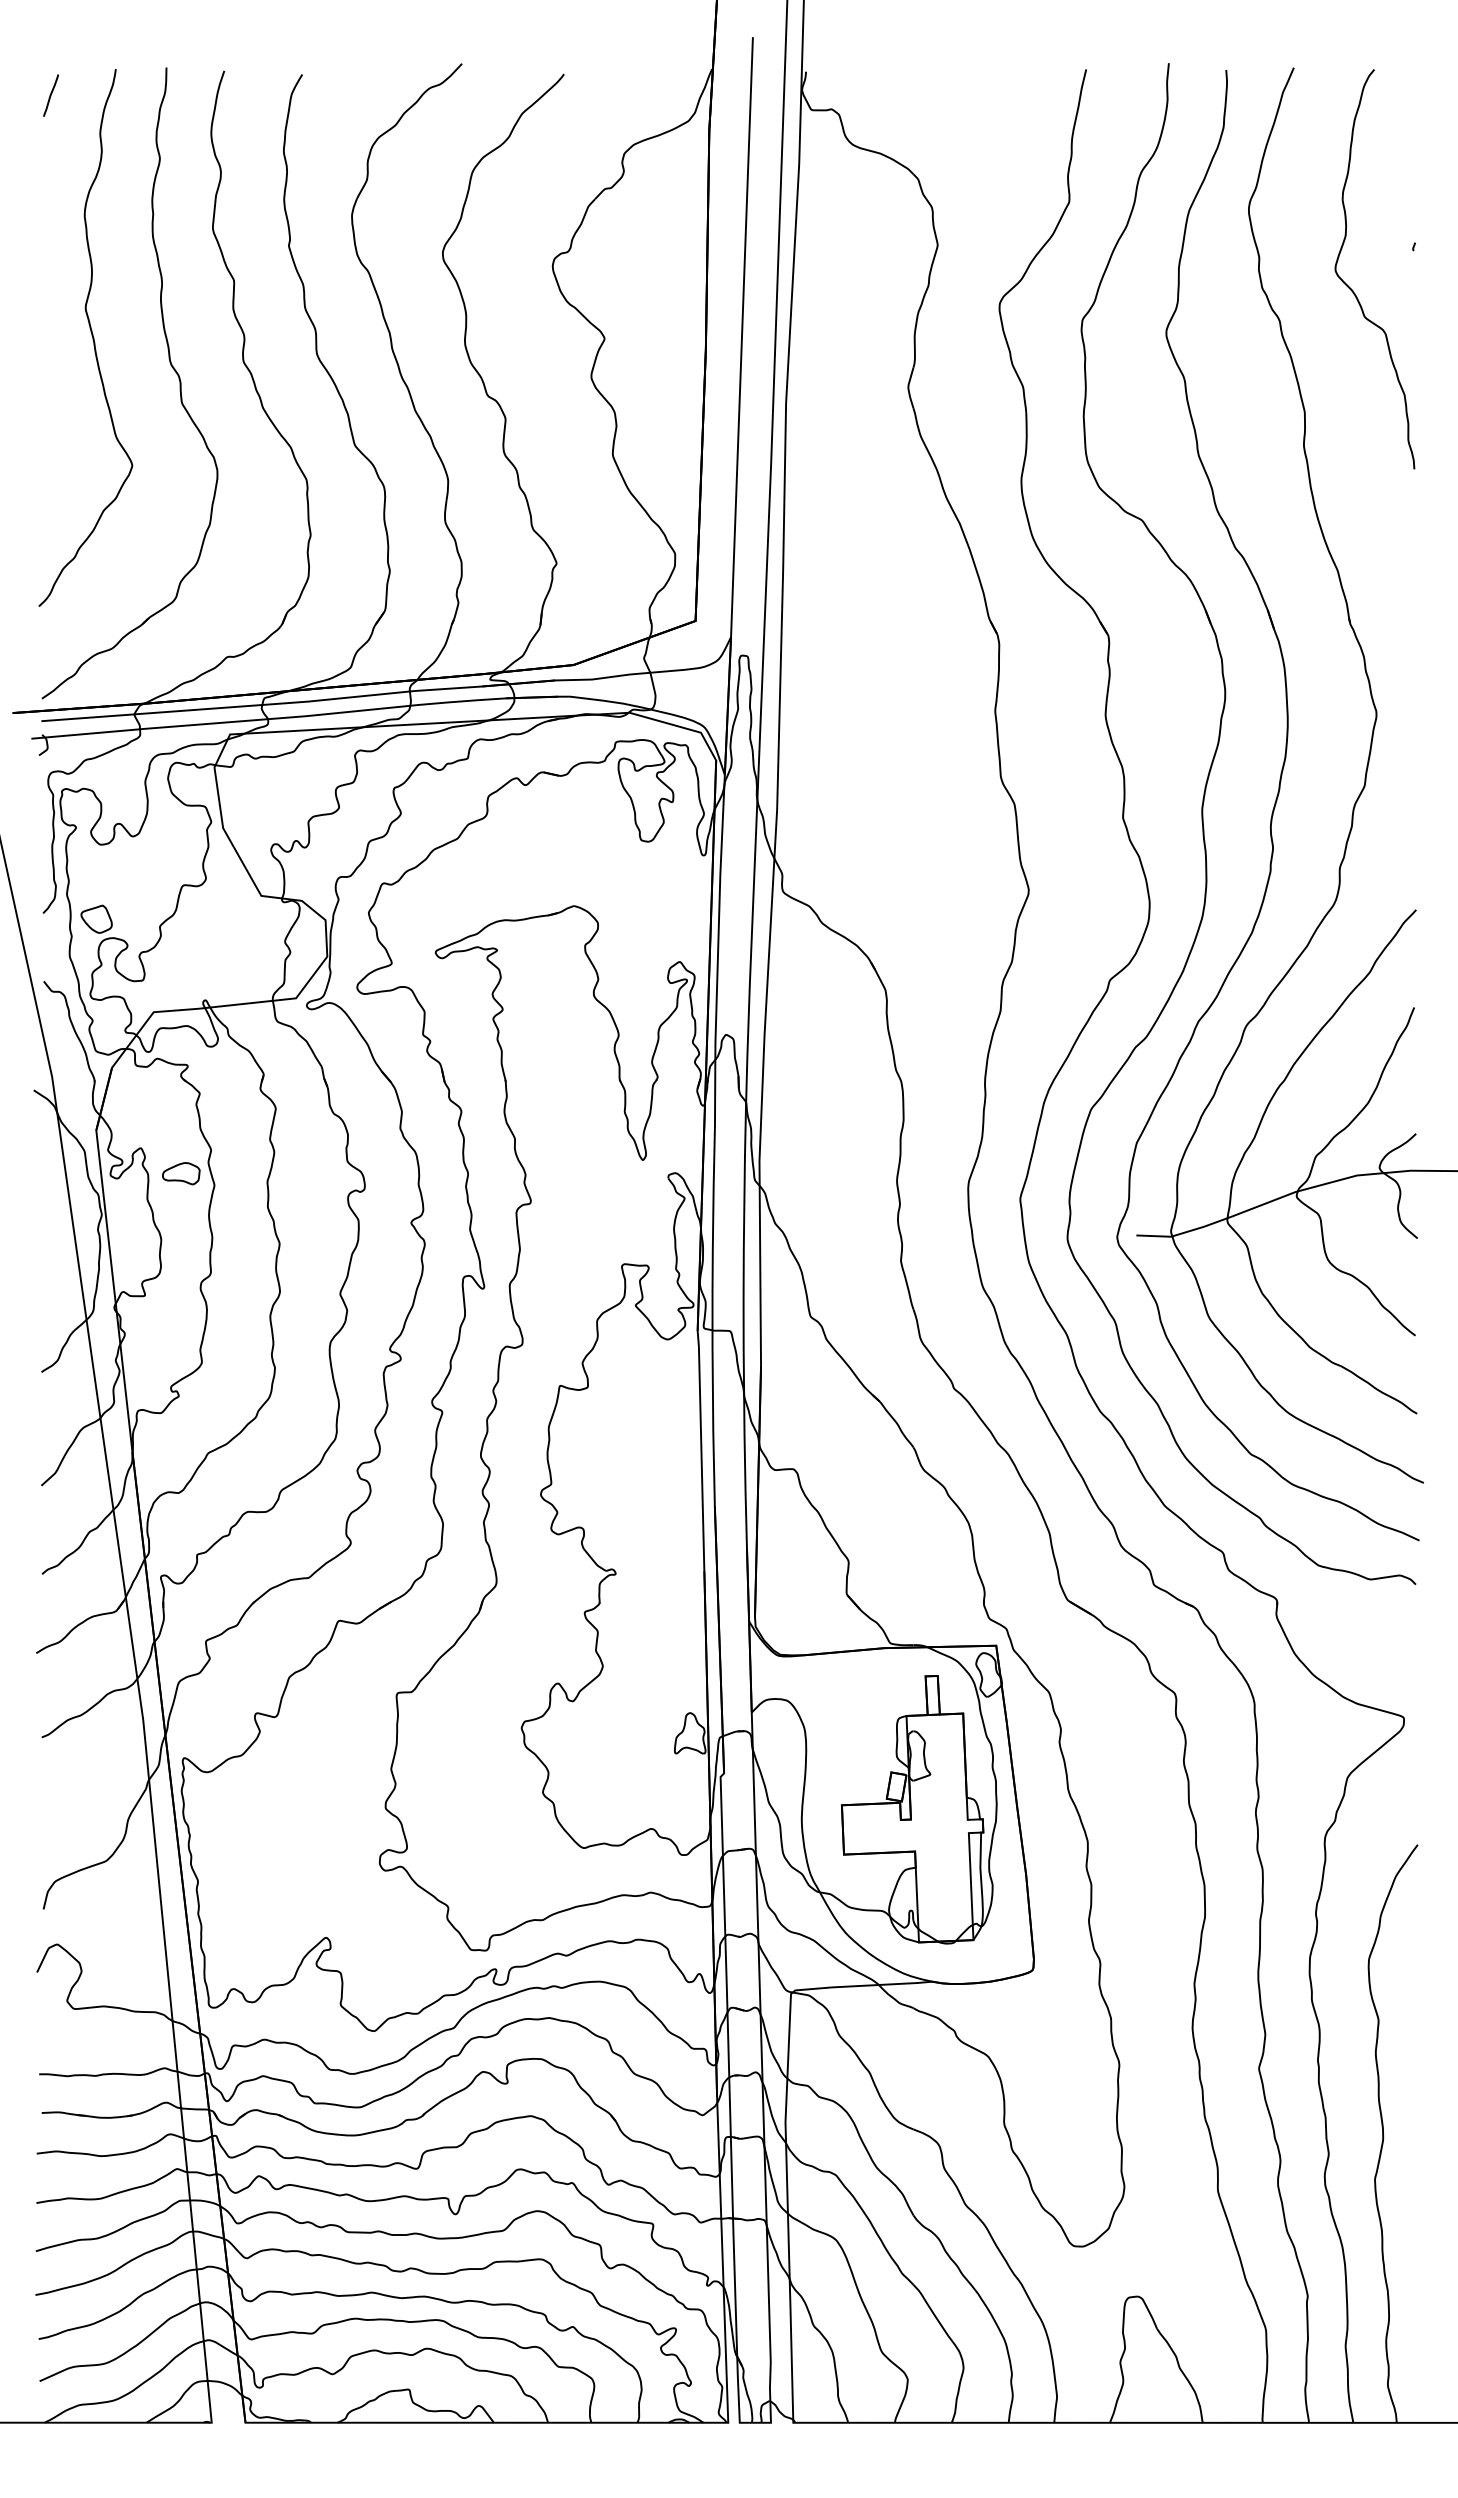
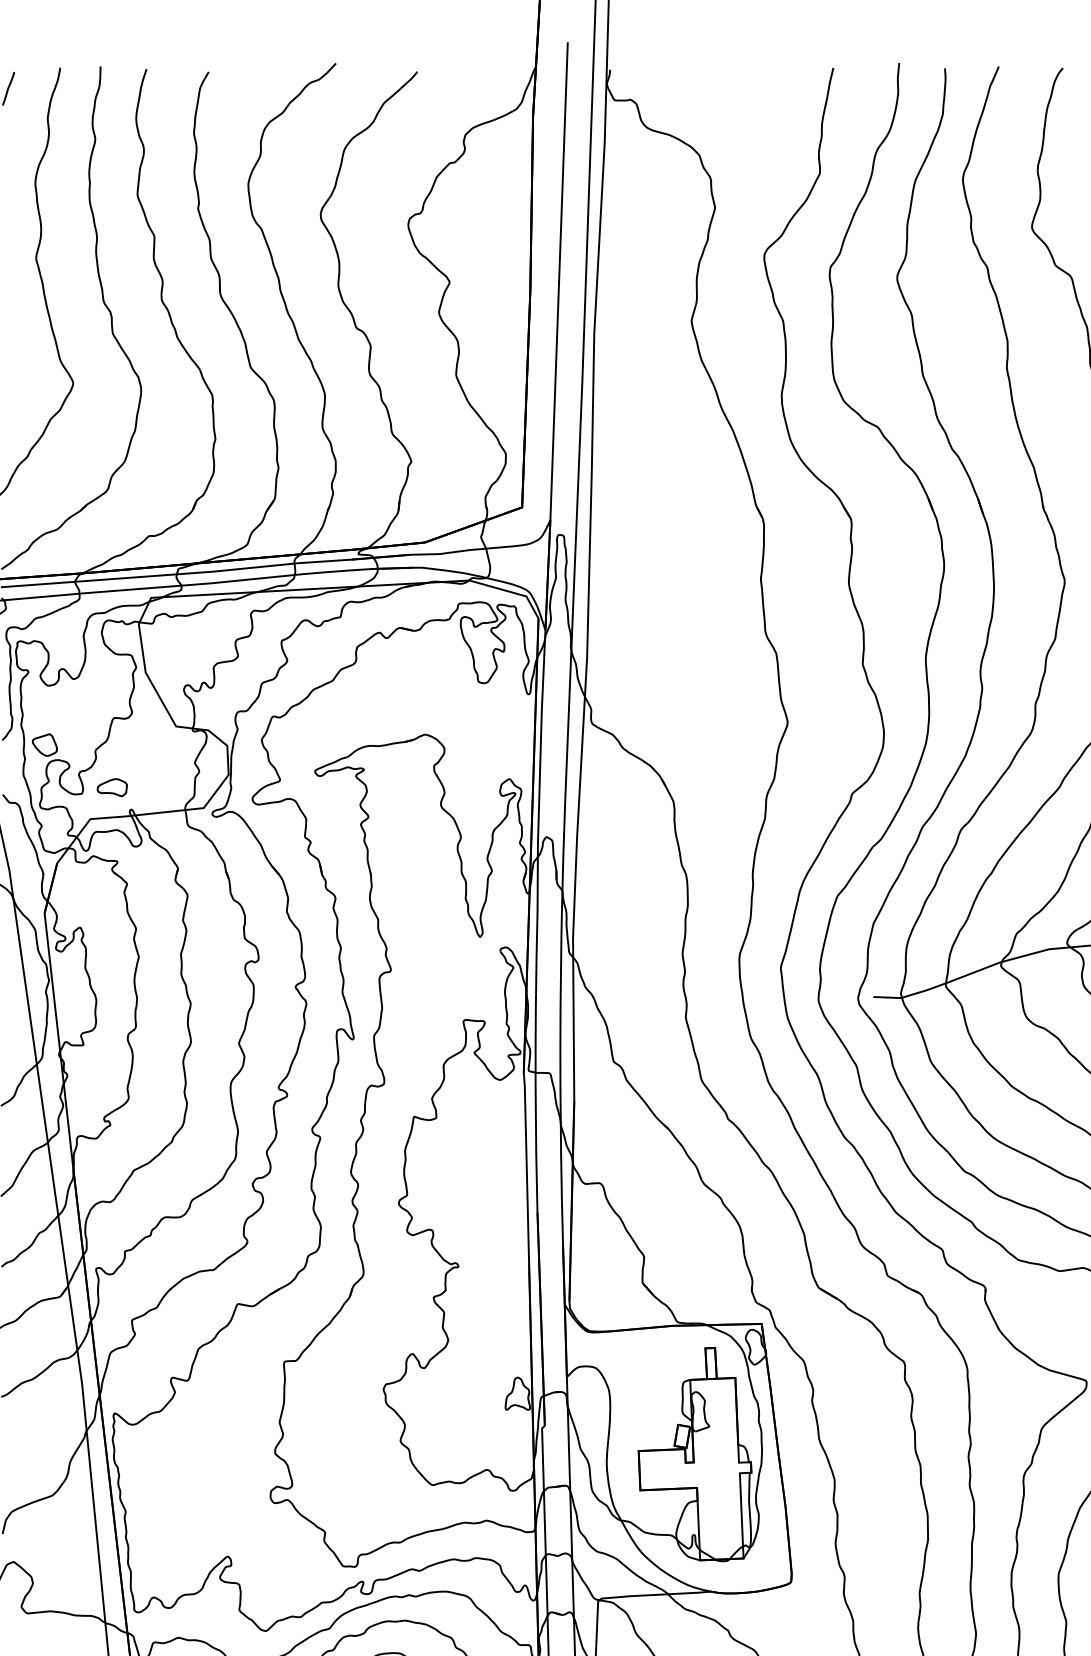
part: (181, 1173) -> (112, 787), moved

